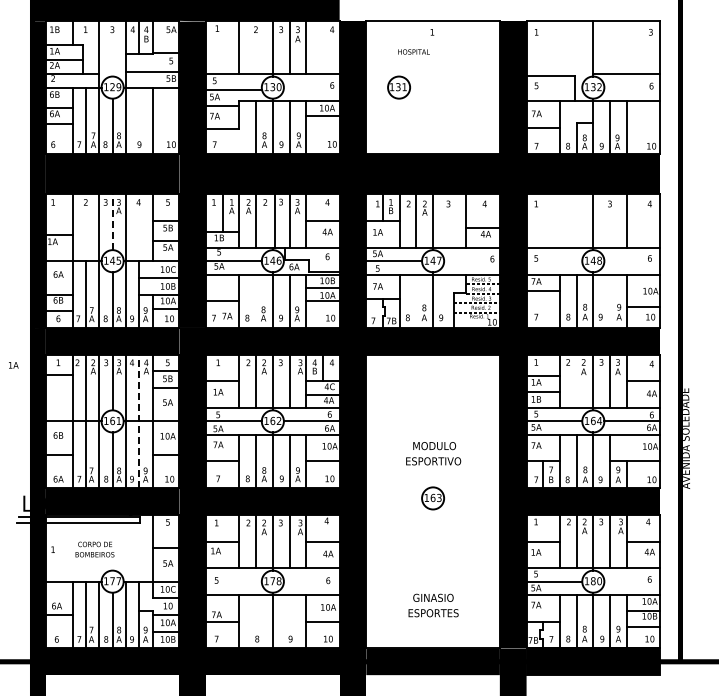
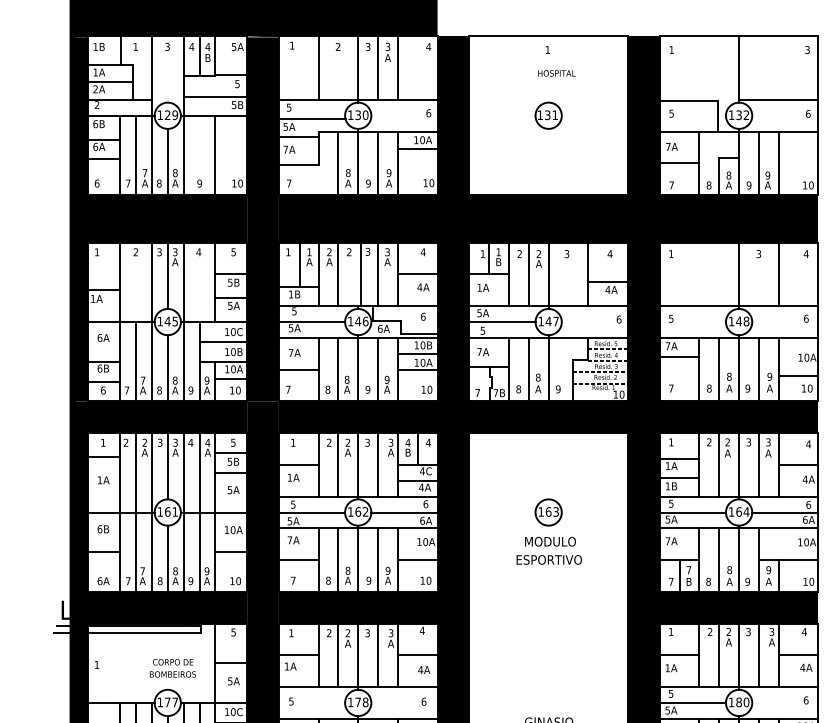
text: (413, 51) -> (556, 72), moved
part: (398, 87) -> (547, 115), moved
line: (112, 222) -> (167, 276), dashed -> solid
line: (256, 300) -> (338, 368), added
line: (416, 300) -> (528, 368), added
line: (610, 300) -> (759, 368), added
text: (227, 315) -> (294, 352), moved
text: (13, 365) -> (103, 480), moved
line: (576, 381) -> (719, 465), added
line: (139, 421) -> (199, 512), dashed -> solid
part: (432, 498) -> (547, 512), moved
text: (94, 549) -> (172, 668), moved

